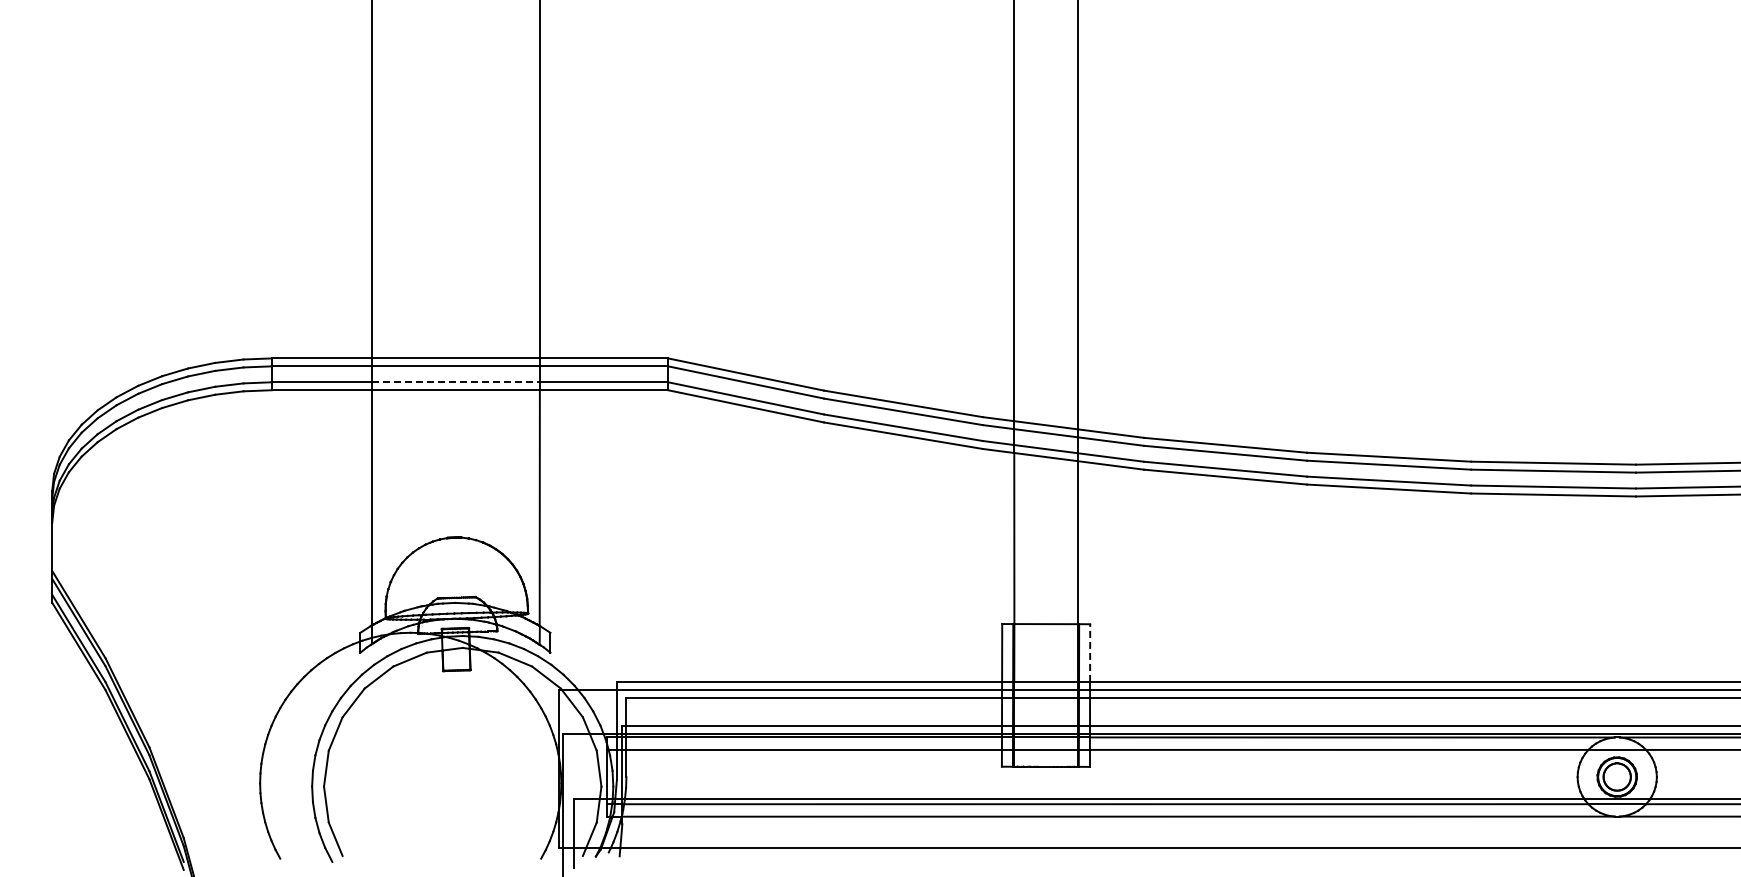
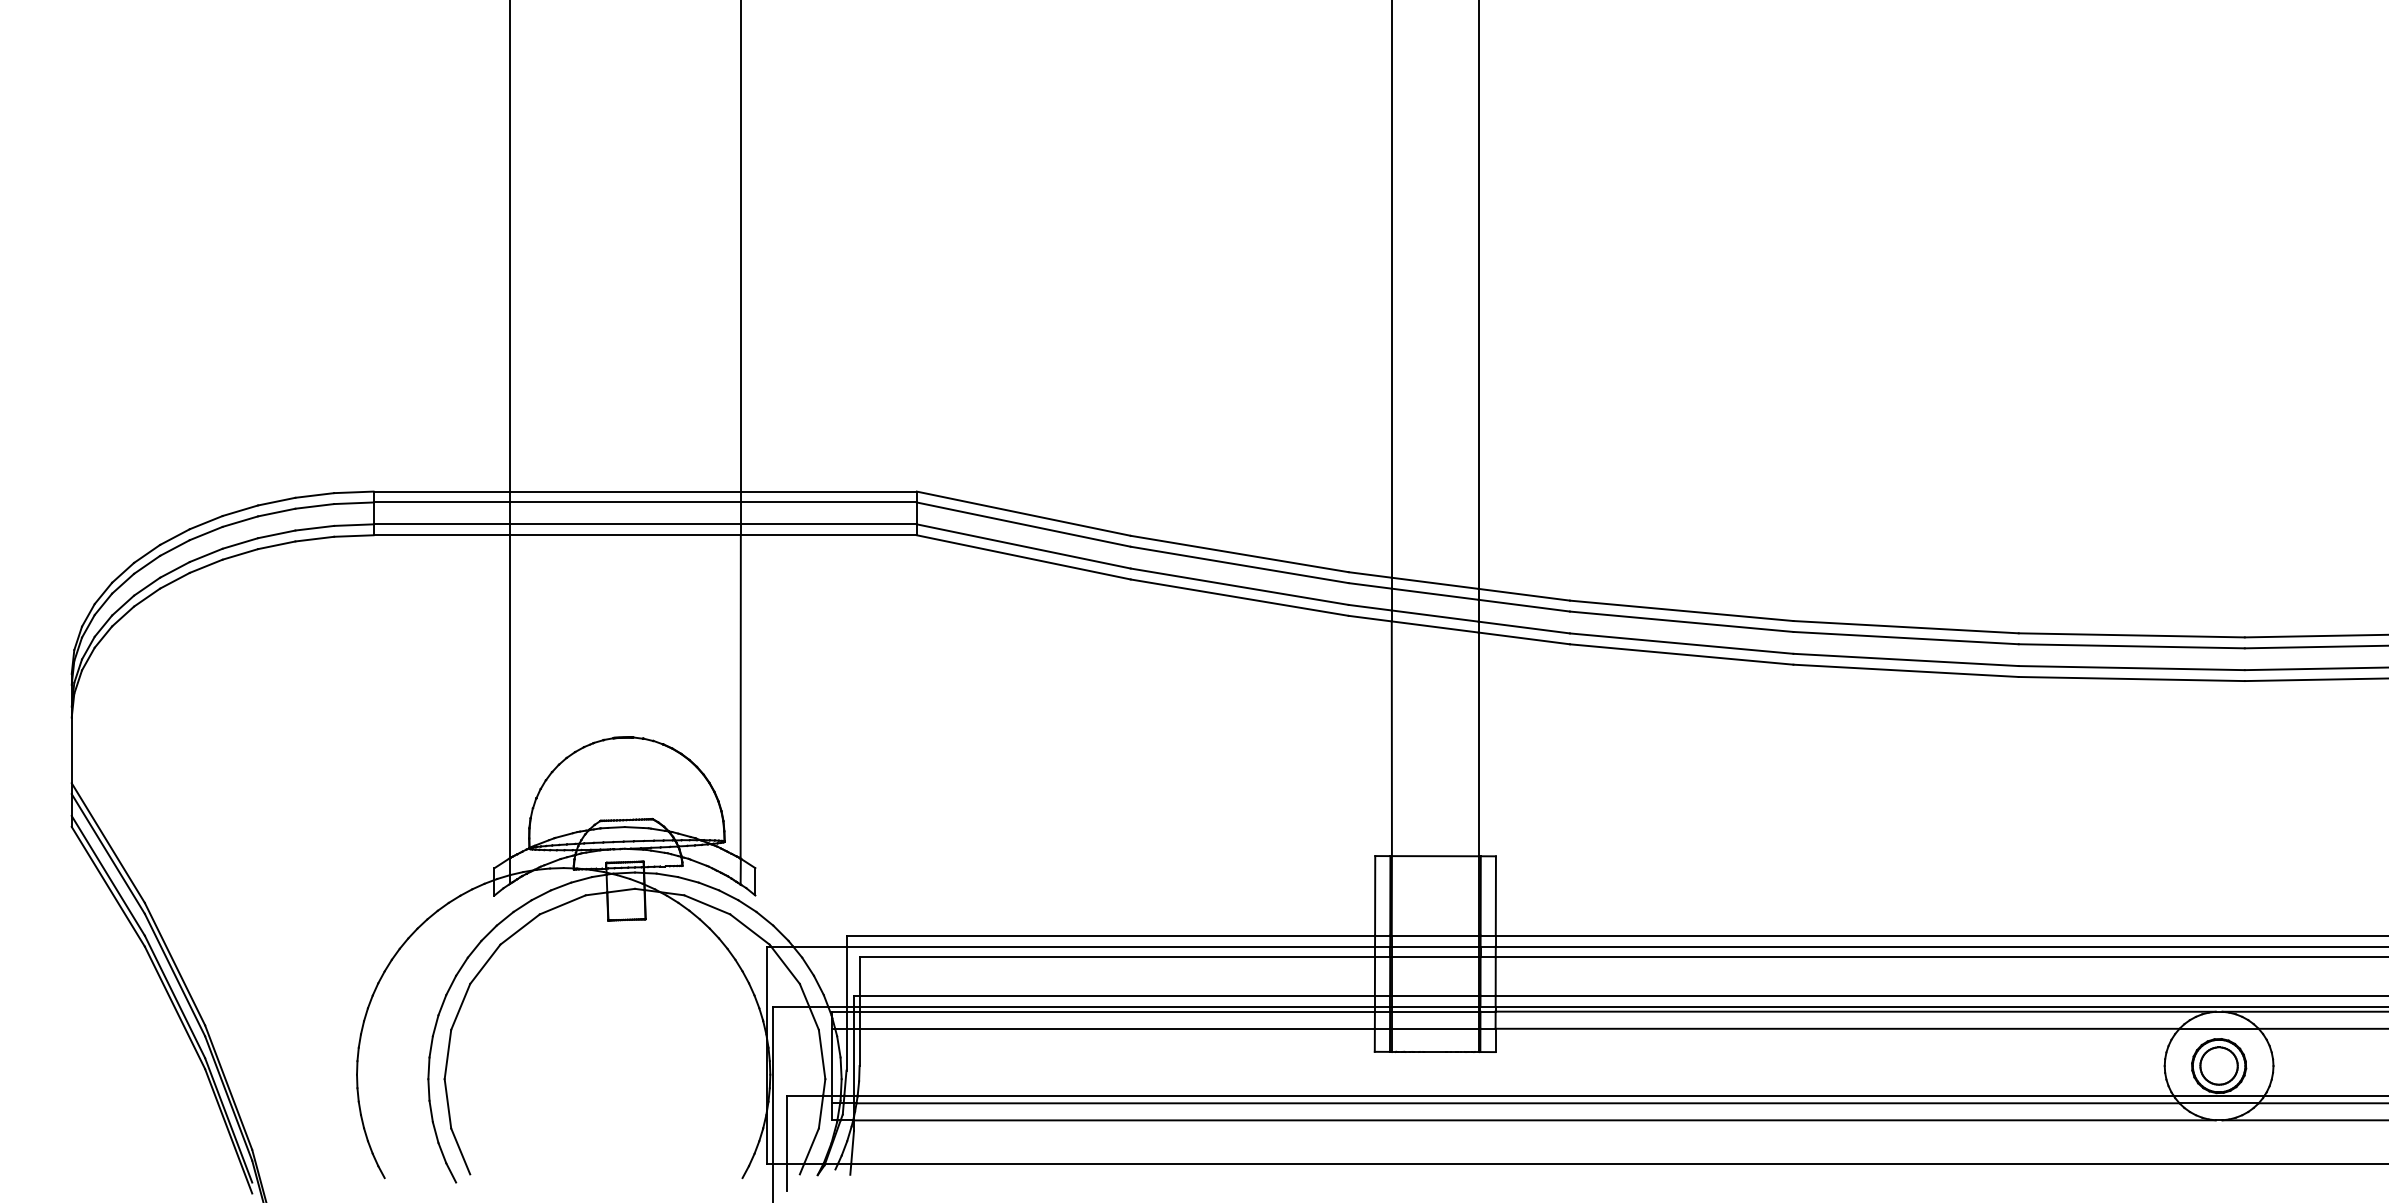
line: (455, 382) -> (625, 524), dashed -> solid
line: (1090, 653) -> (1496, 896), dashed -> solid

